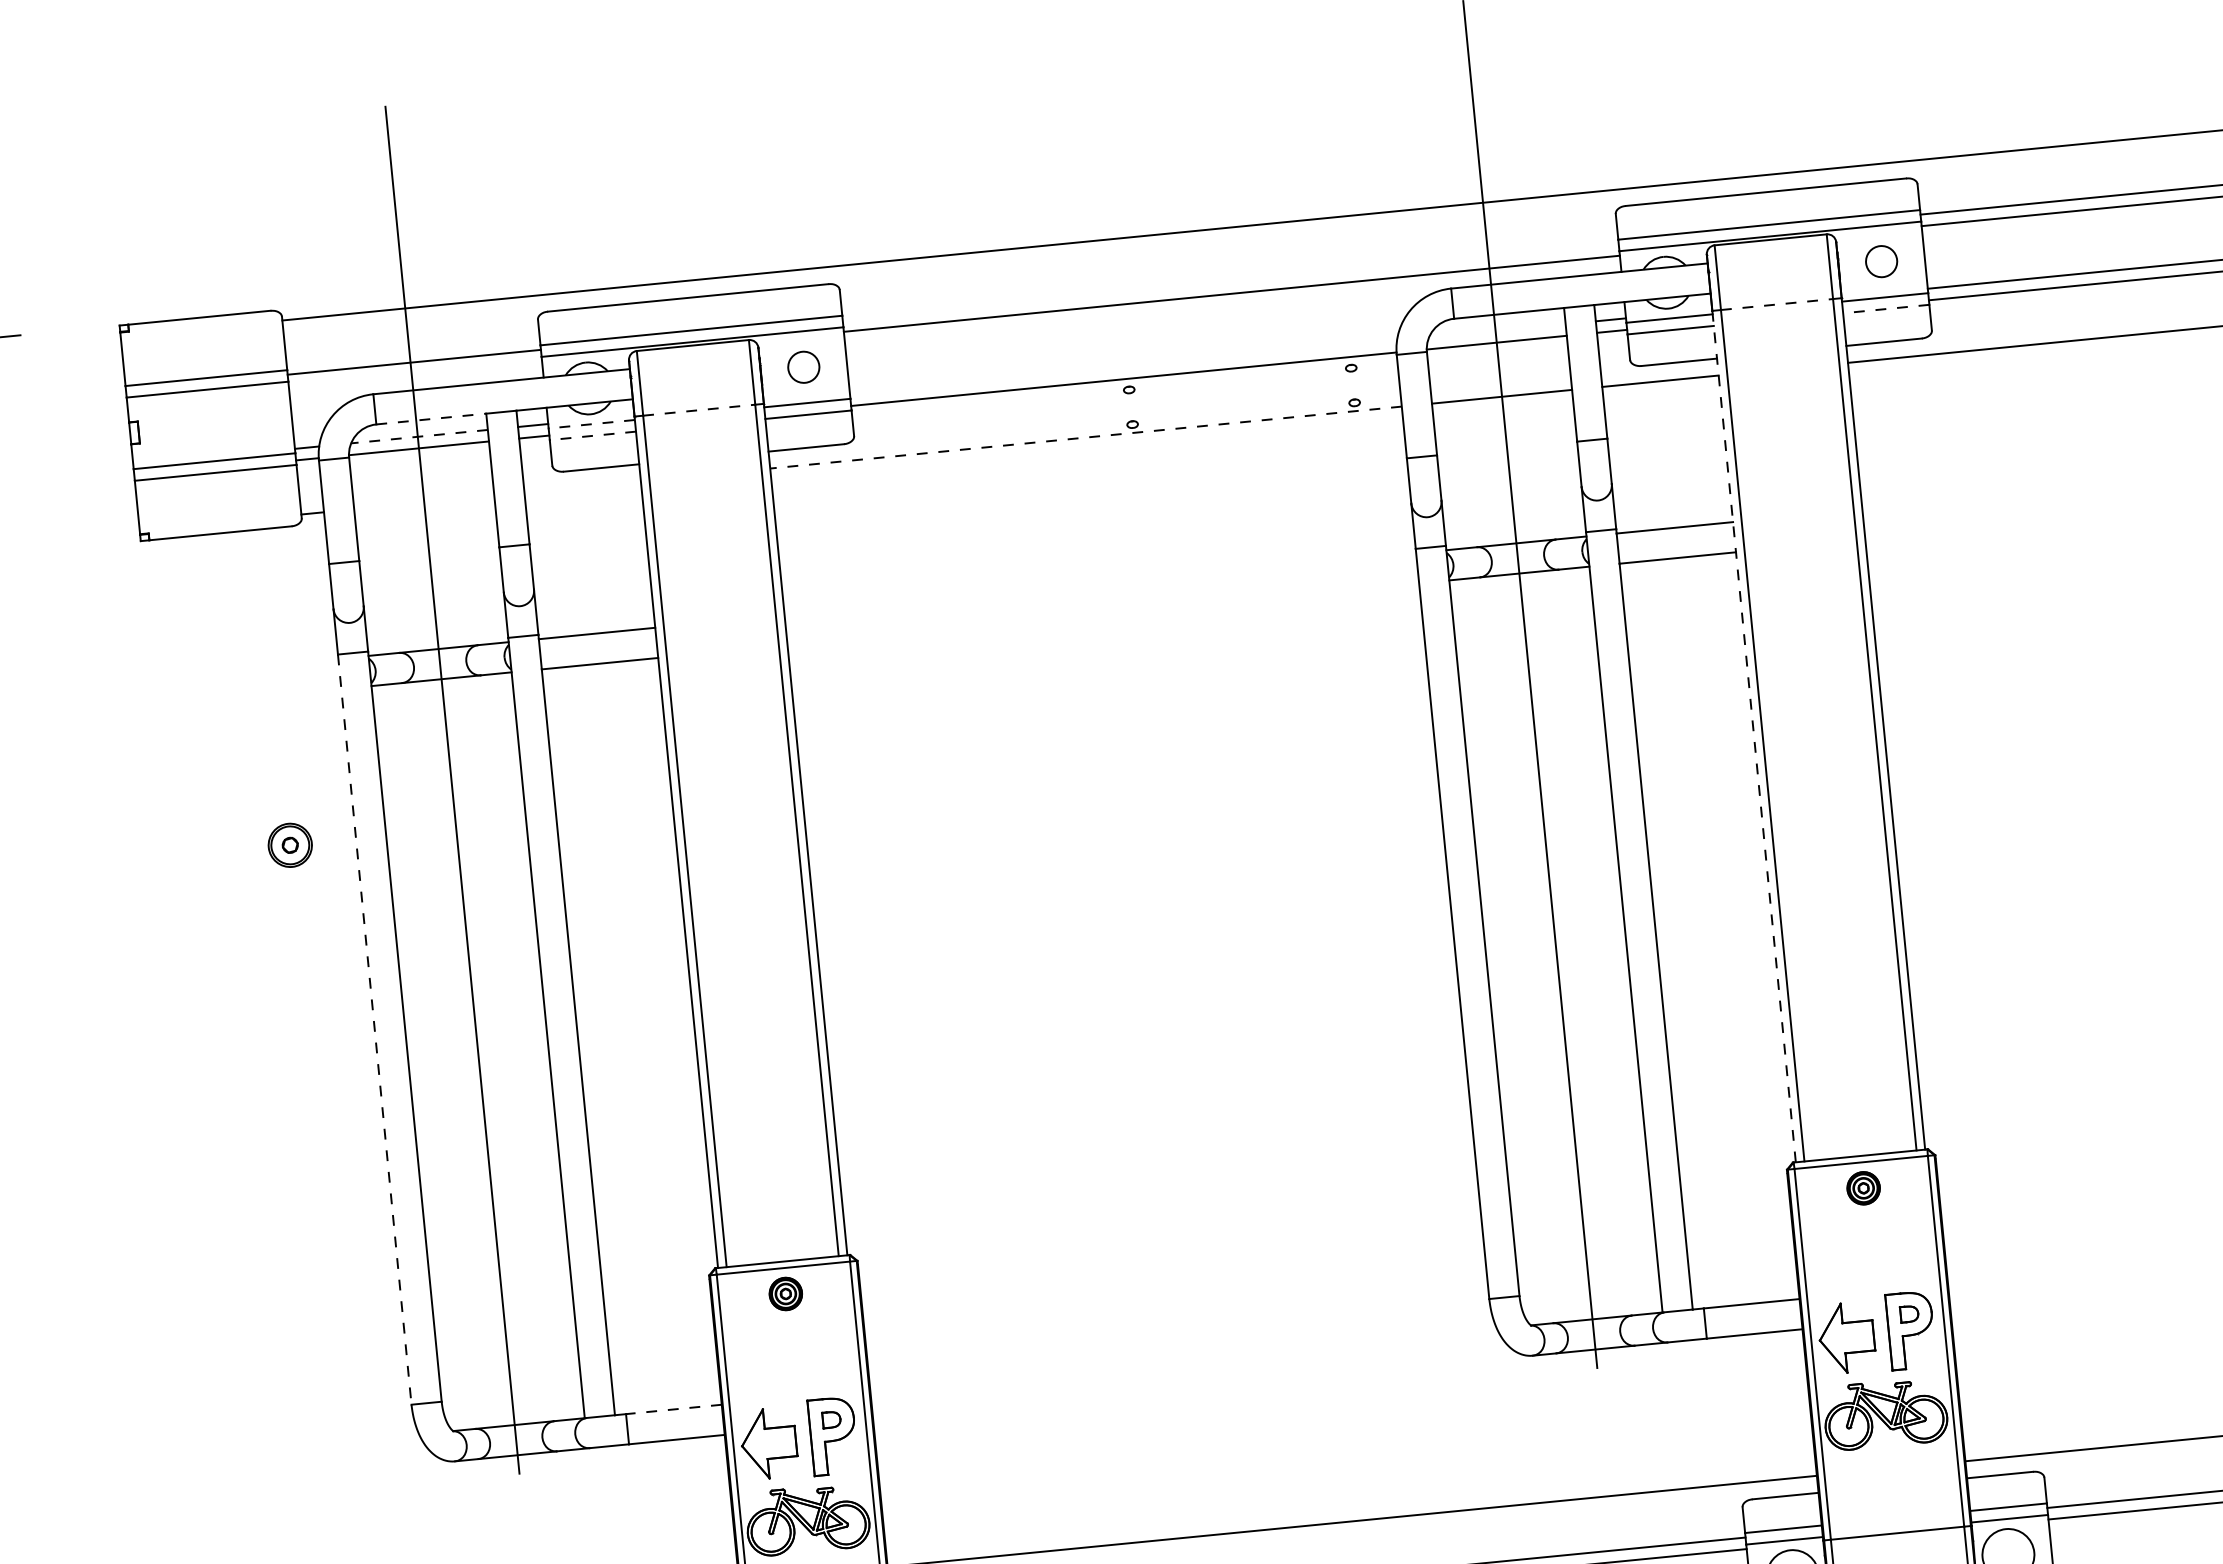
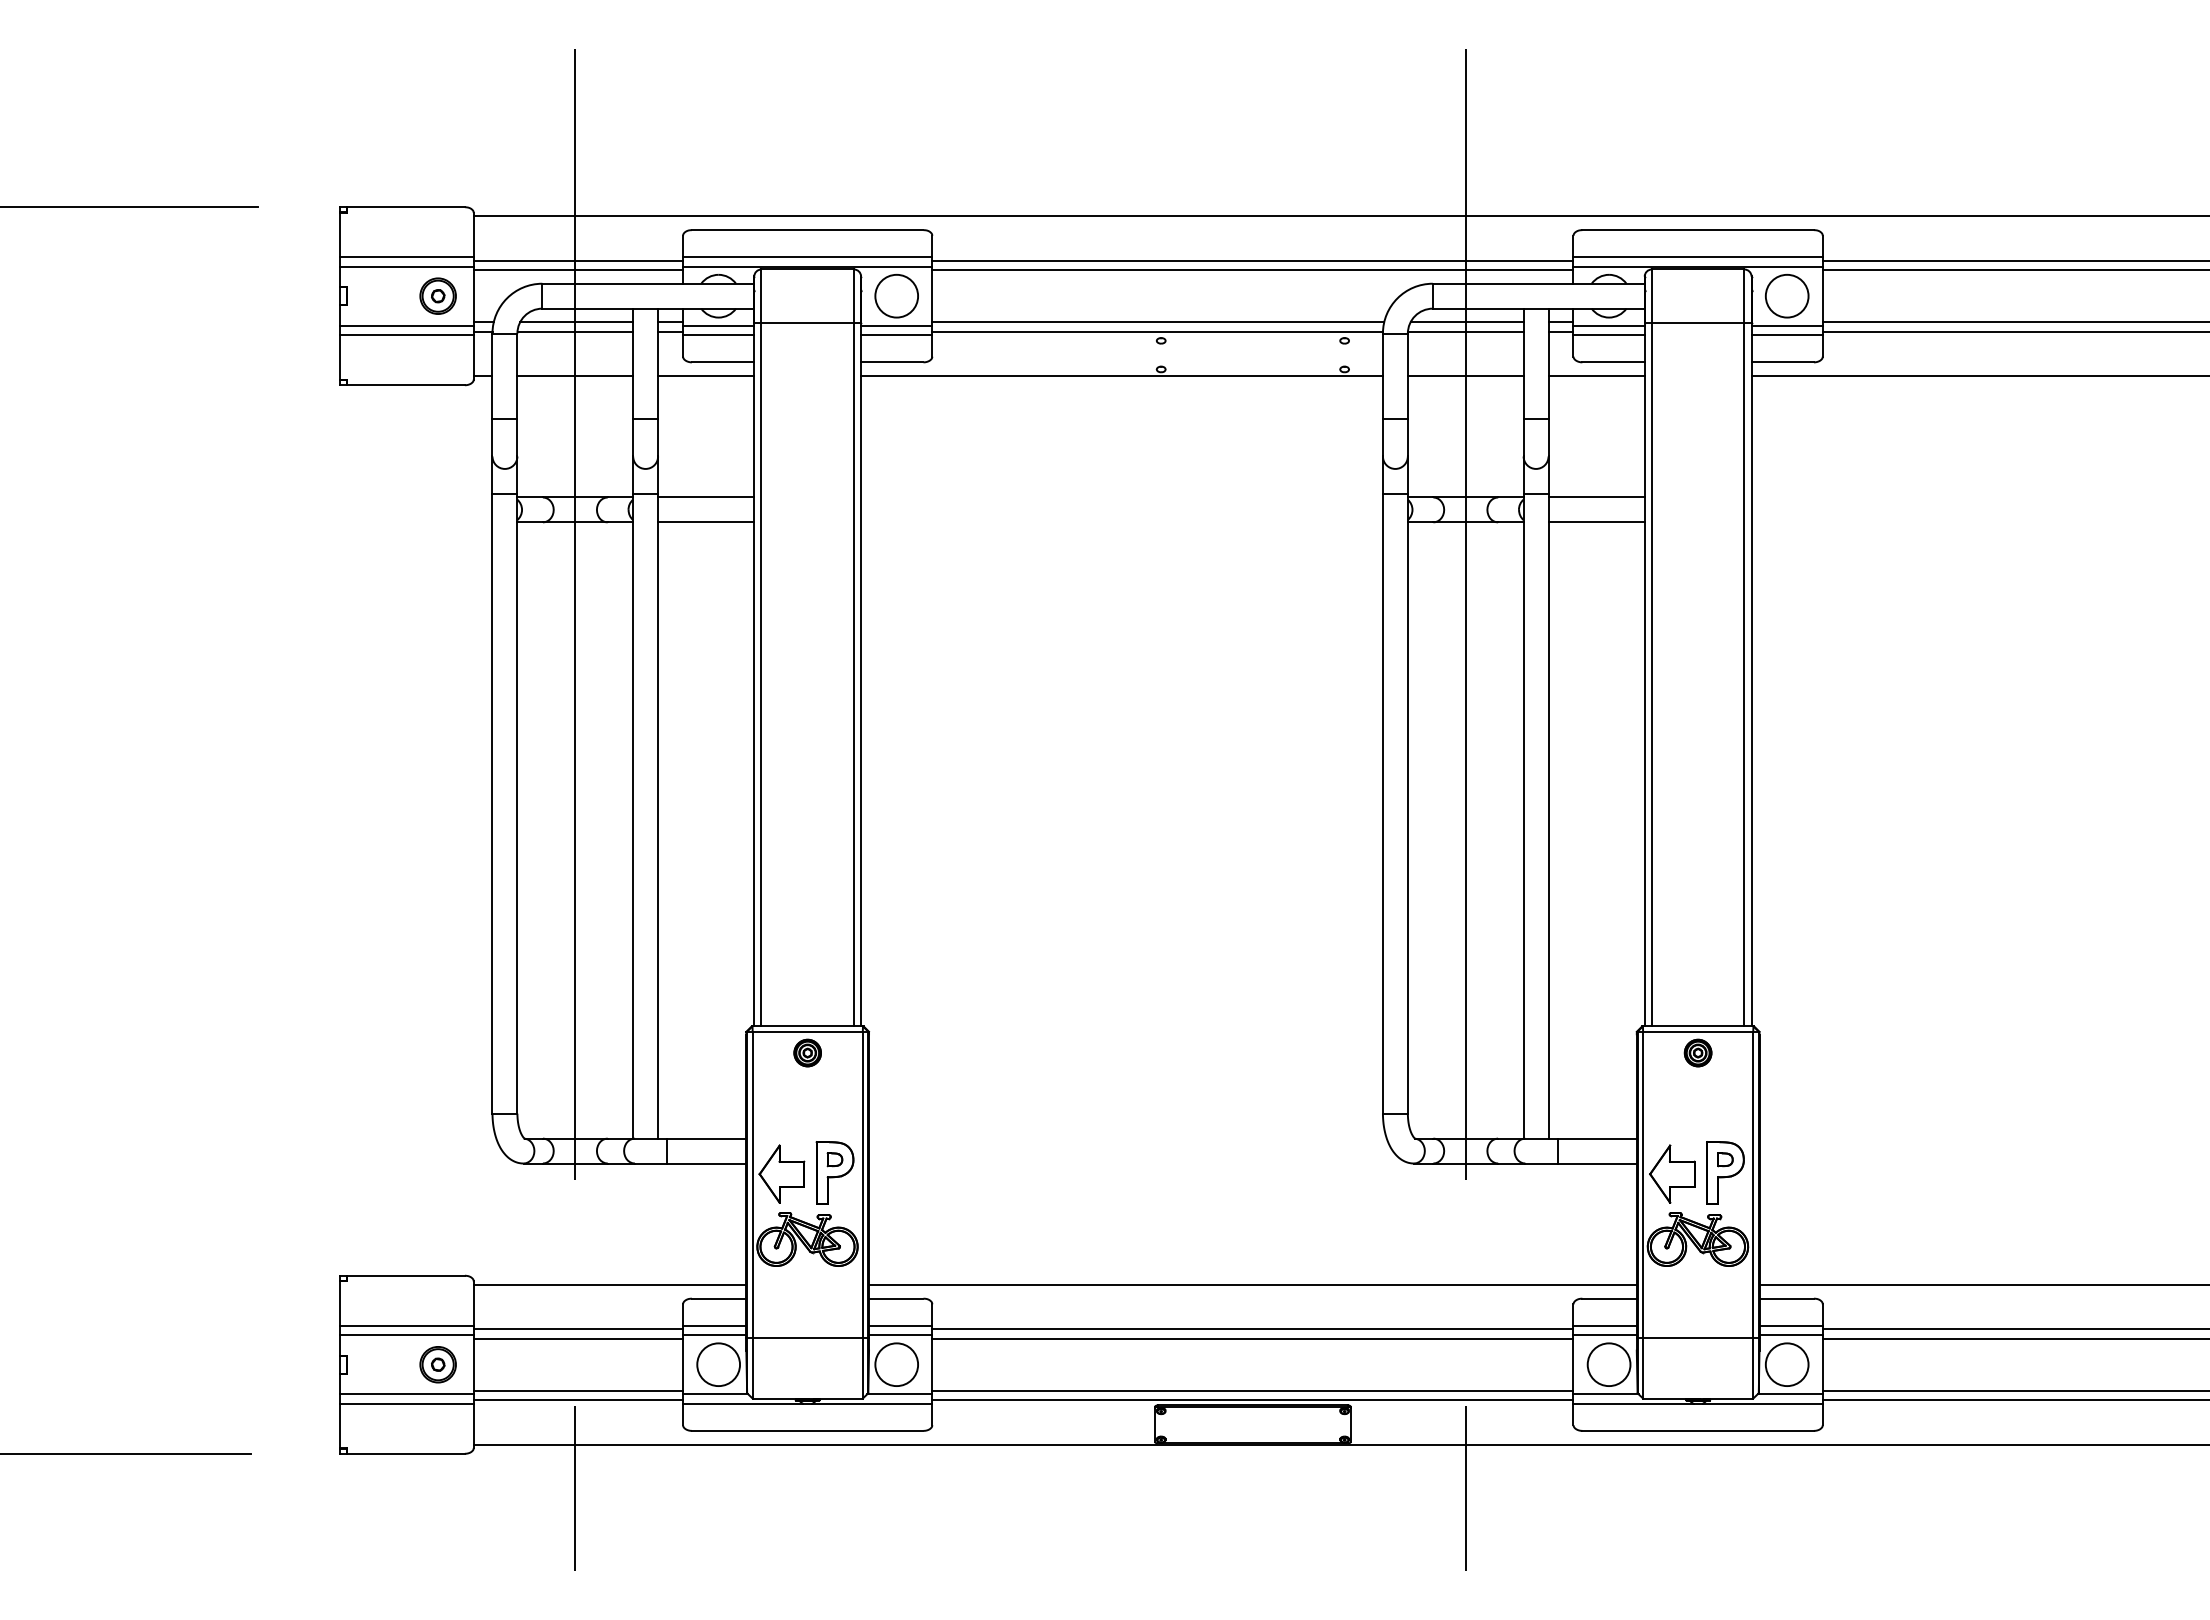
circle: (1880, 260) -> (1786, 295), size x1.67
line: (1230, 281) -> (1252, 260), added
line: (1777, 303) -> (1698, 322), dashed -> solid
line: (1886, 309) -> (1787, 335), dashed -> solid
line: (1496, 331) -> (1466, 322), added
circle: (803, 366) -> (896, 295), size x1.67
line: (1123, 368) -> (1158, 322), added
line: (415, 373) -> (578, 270), added
line: (700, 409) -> (808, 322), dashed -> solid
line: (432, 418) -> (588, 308), dashed -> solid
line: (591, 423) -> (718, 325), dashed -> solid
line: (592, 436) -> (718, 335), dashed -> solid
line: (419, 437) -> (576, 322), dashed -> solid
line: (1086, 437) -> (1122, 376), dashed -> solid
line: (583, 487) -> (706, 376), added
line: (424, 502) -> (575, 376), added
line: (1753, 736) -> (1644, 674), dashed -> solid
part: (289, 844) -> (437, 295), moved
line: (374, 1029) -> (492, 803), dashed -> solid
line: (673, 1409) -> (706, 1138), dashed -> solid

